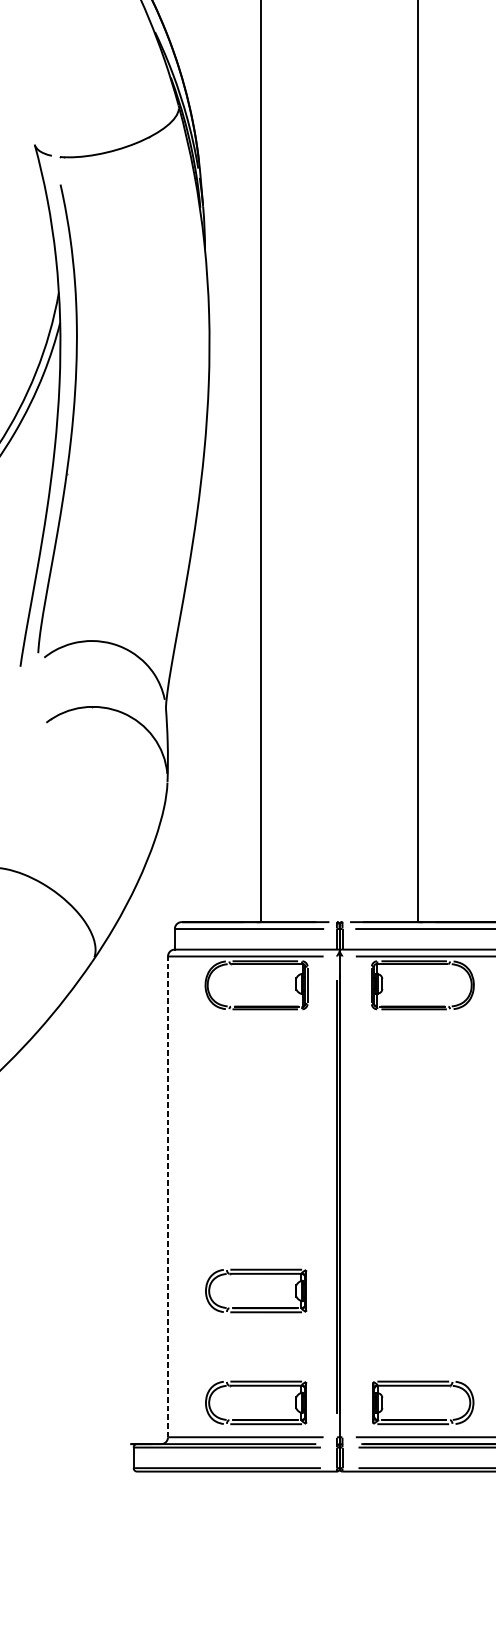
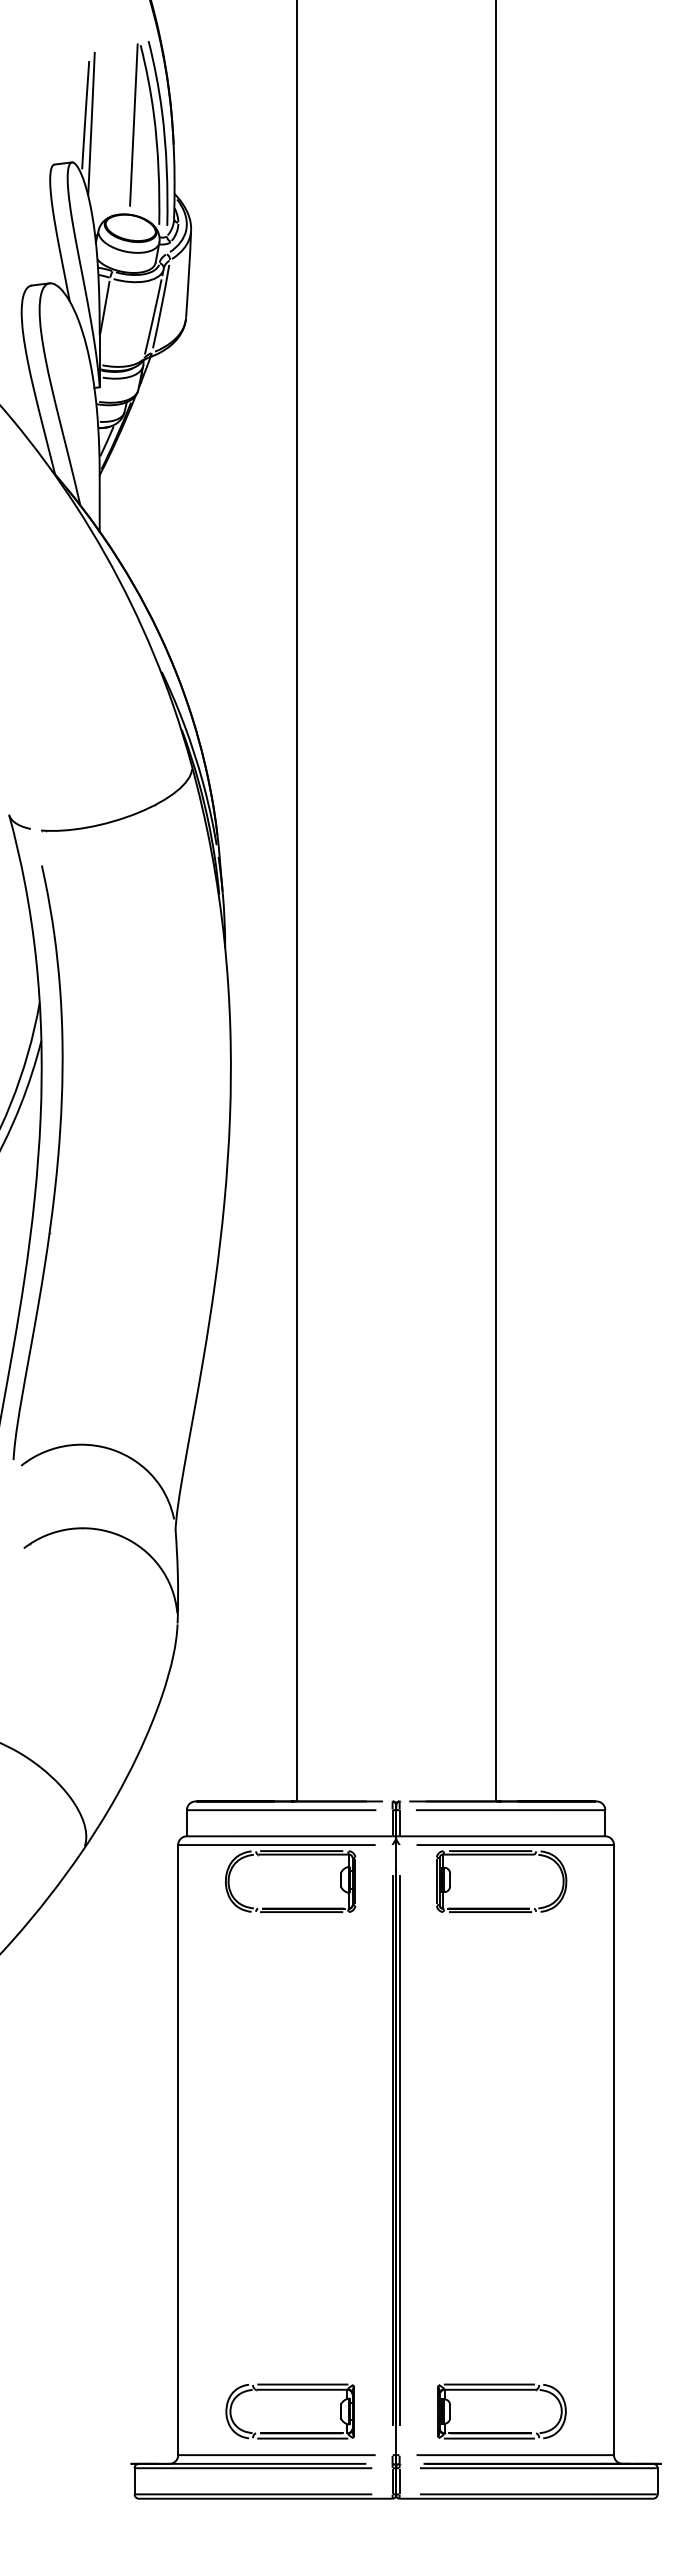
line: (168, 1196) -> (178, 2149), dashed -> solid
line: (342, 1196) -> (399, 2149), added
part: (255, 1274) -> (289, 2248), removed

